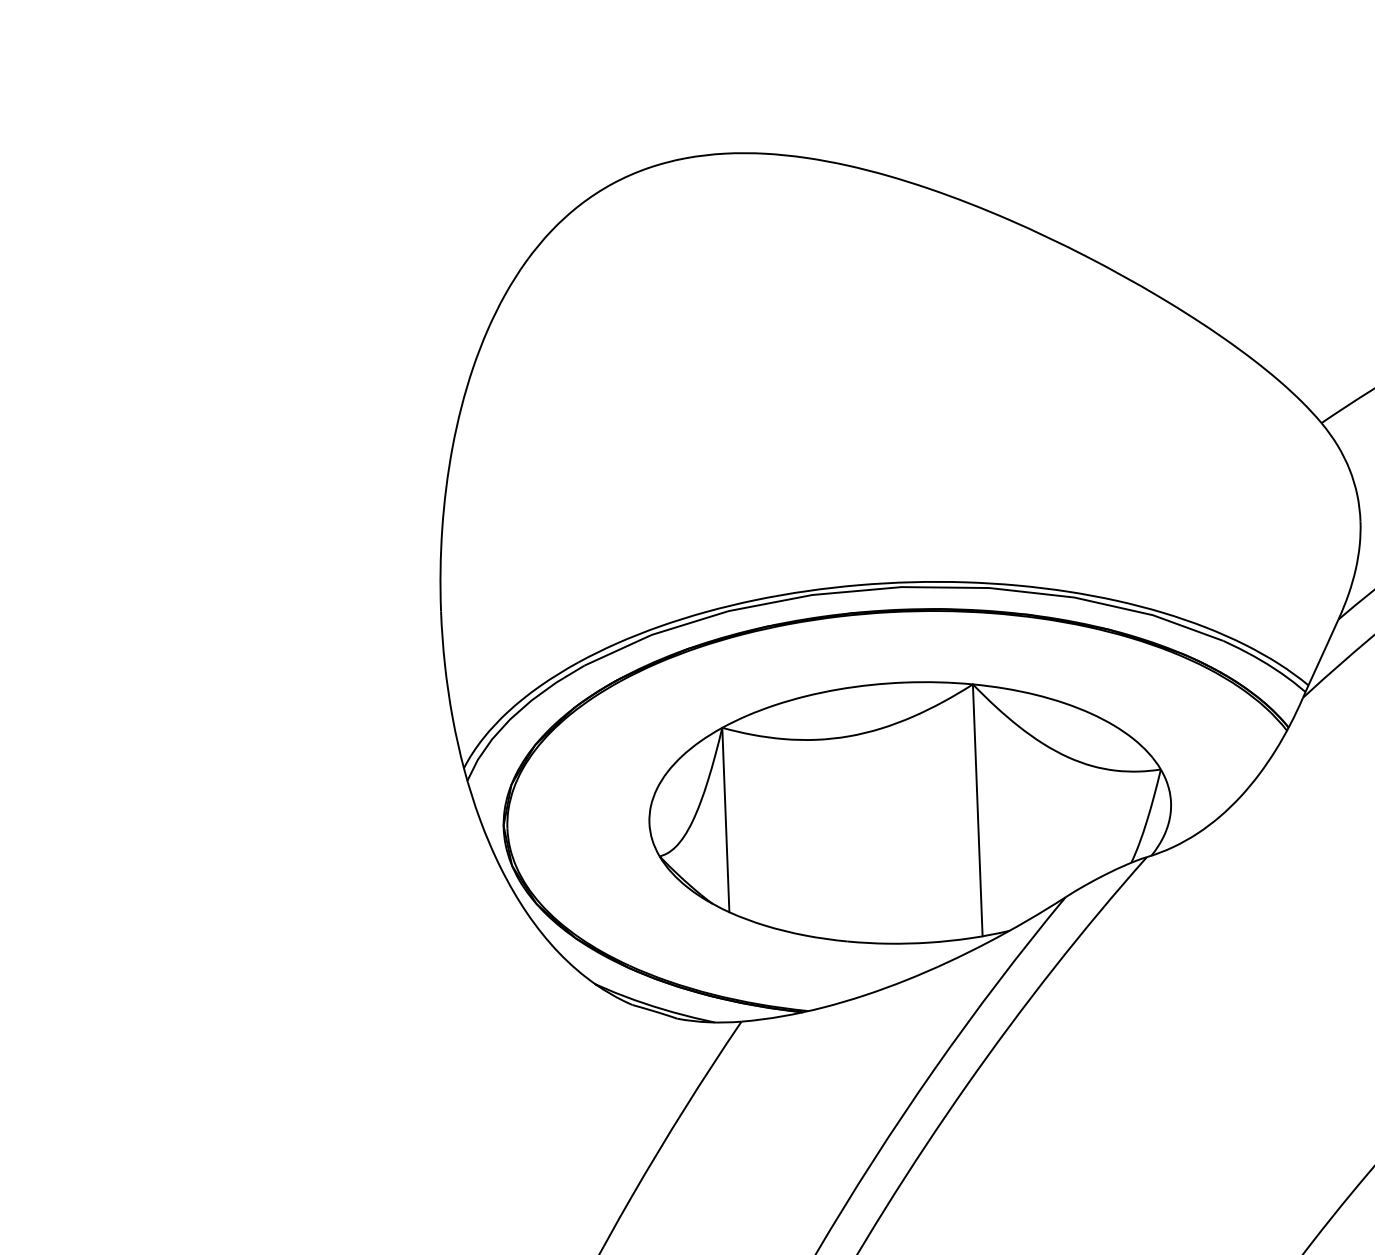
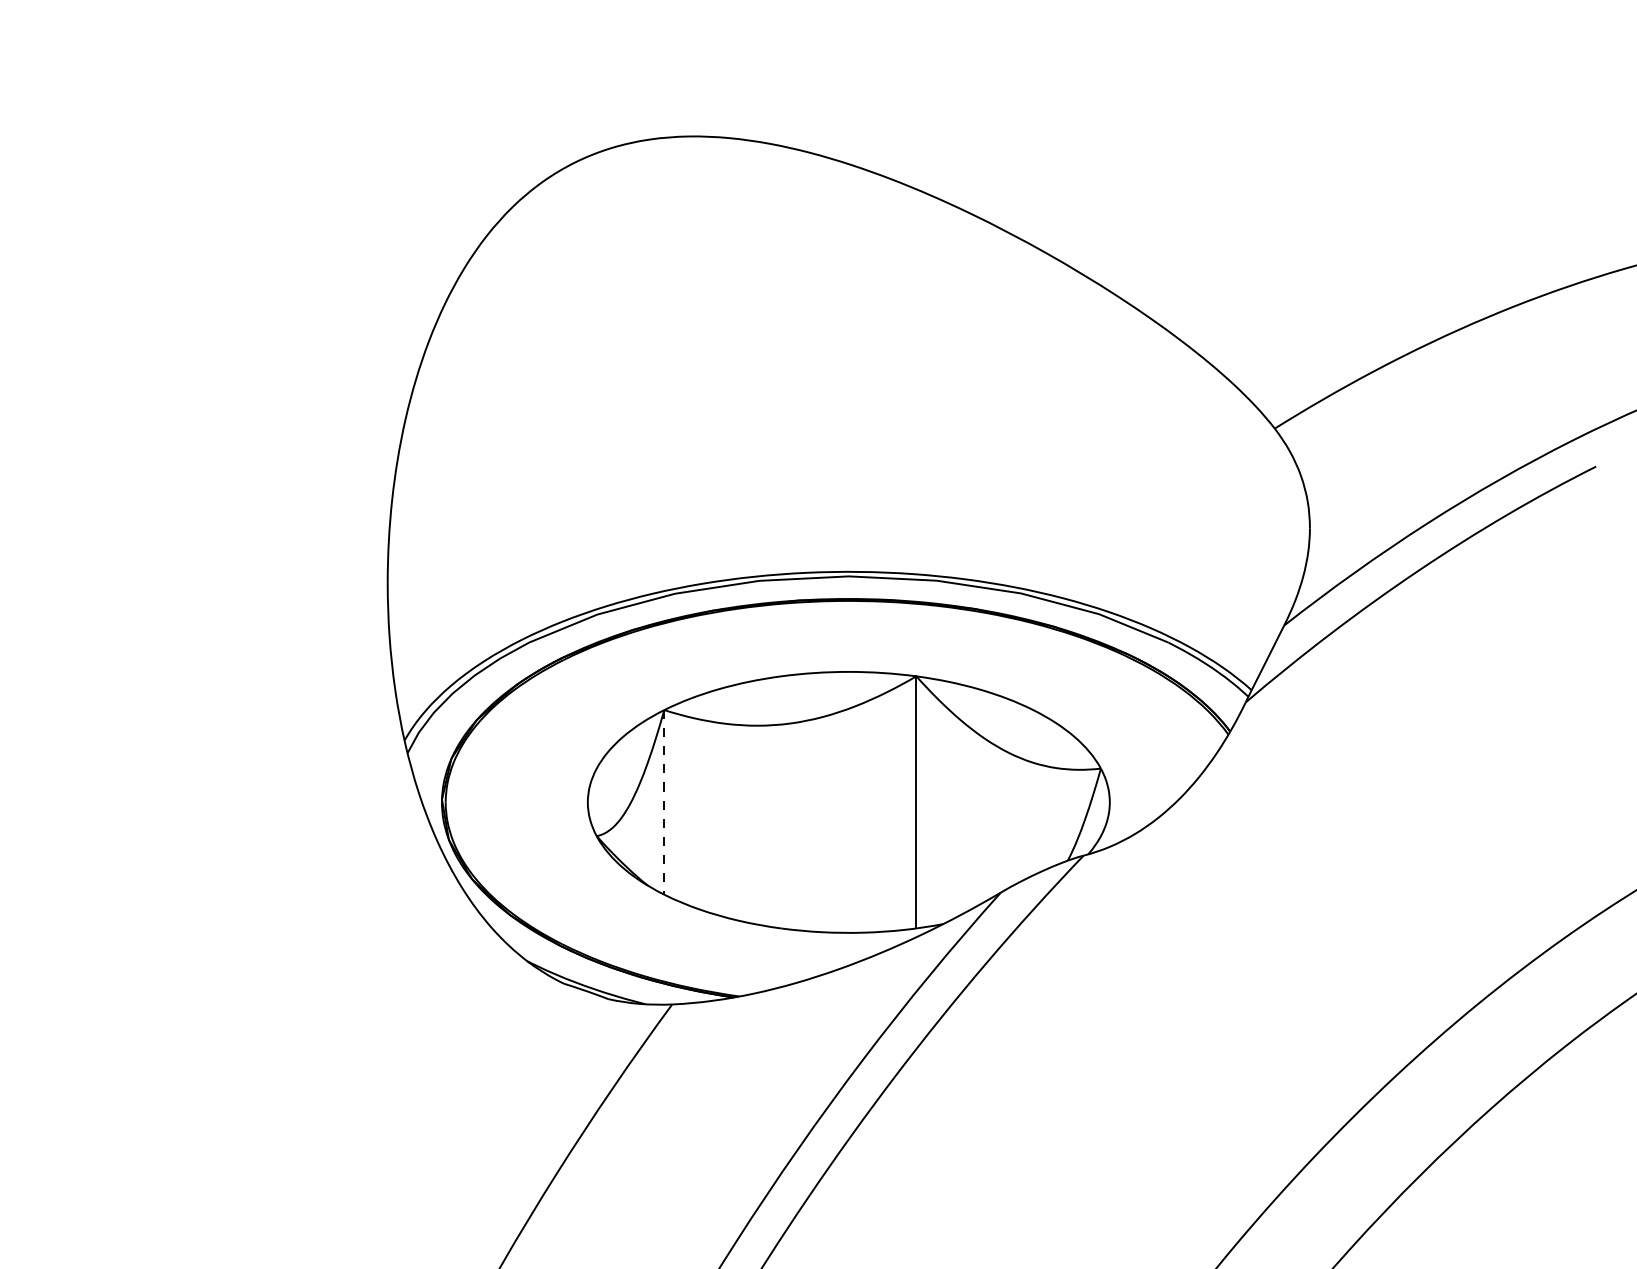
line: (726, 820) -> (664, 802), solid -> dashed

